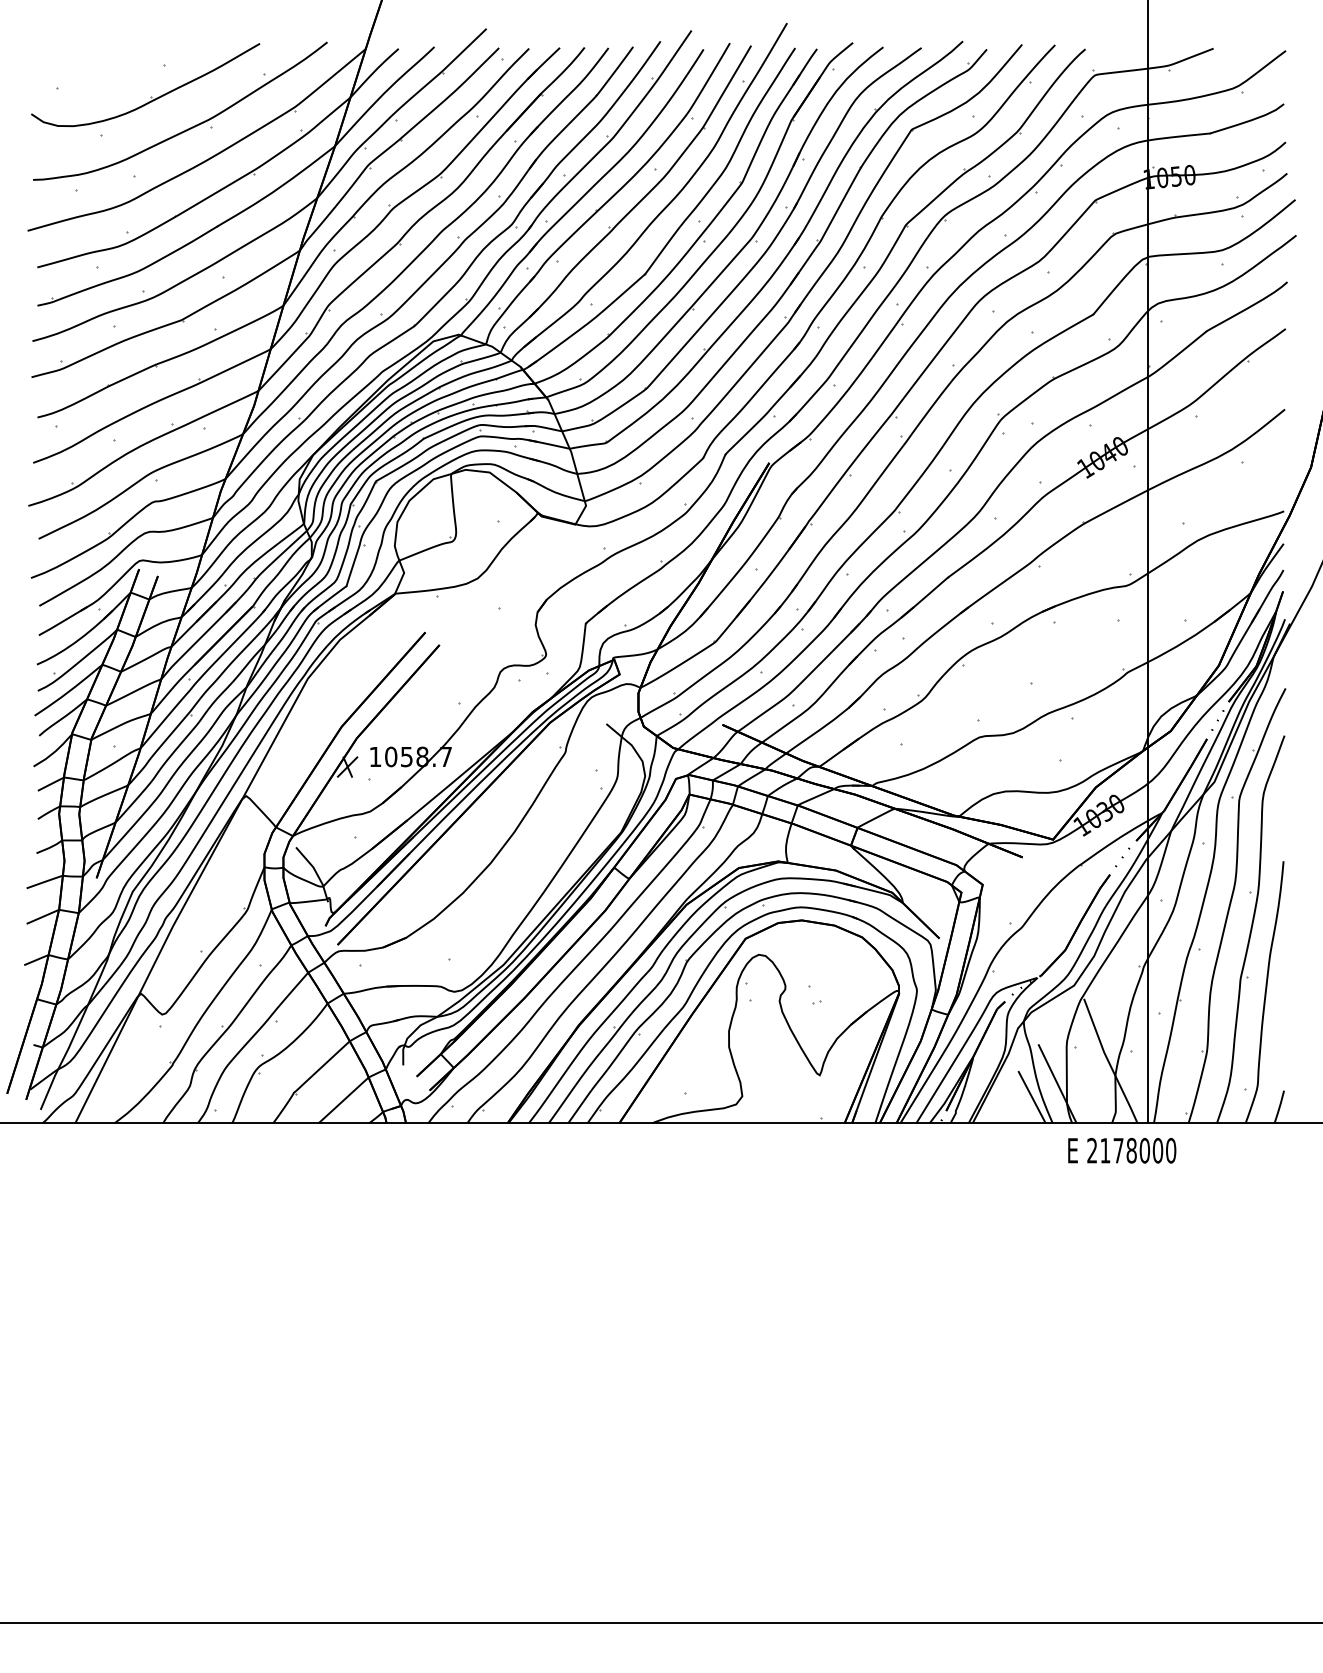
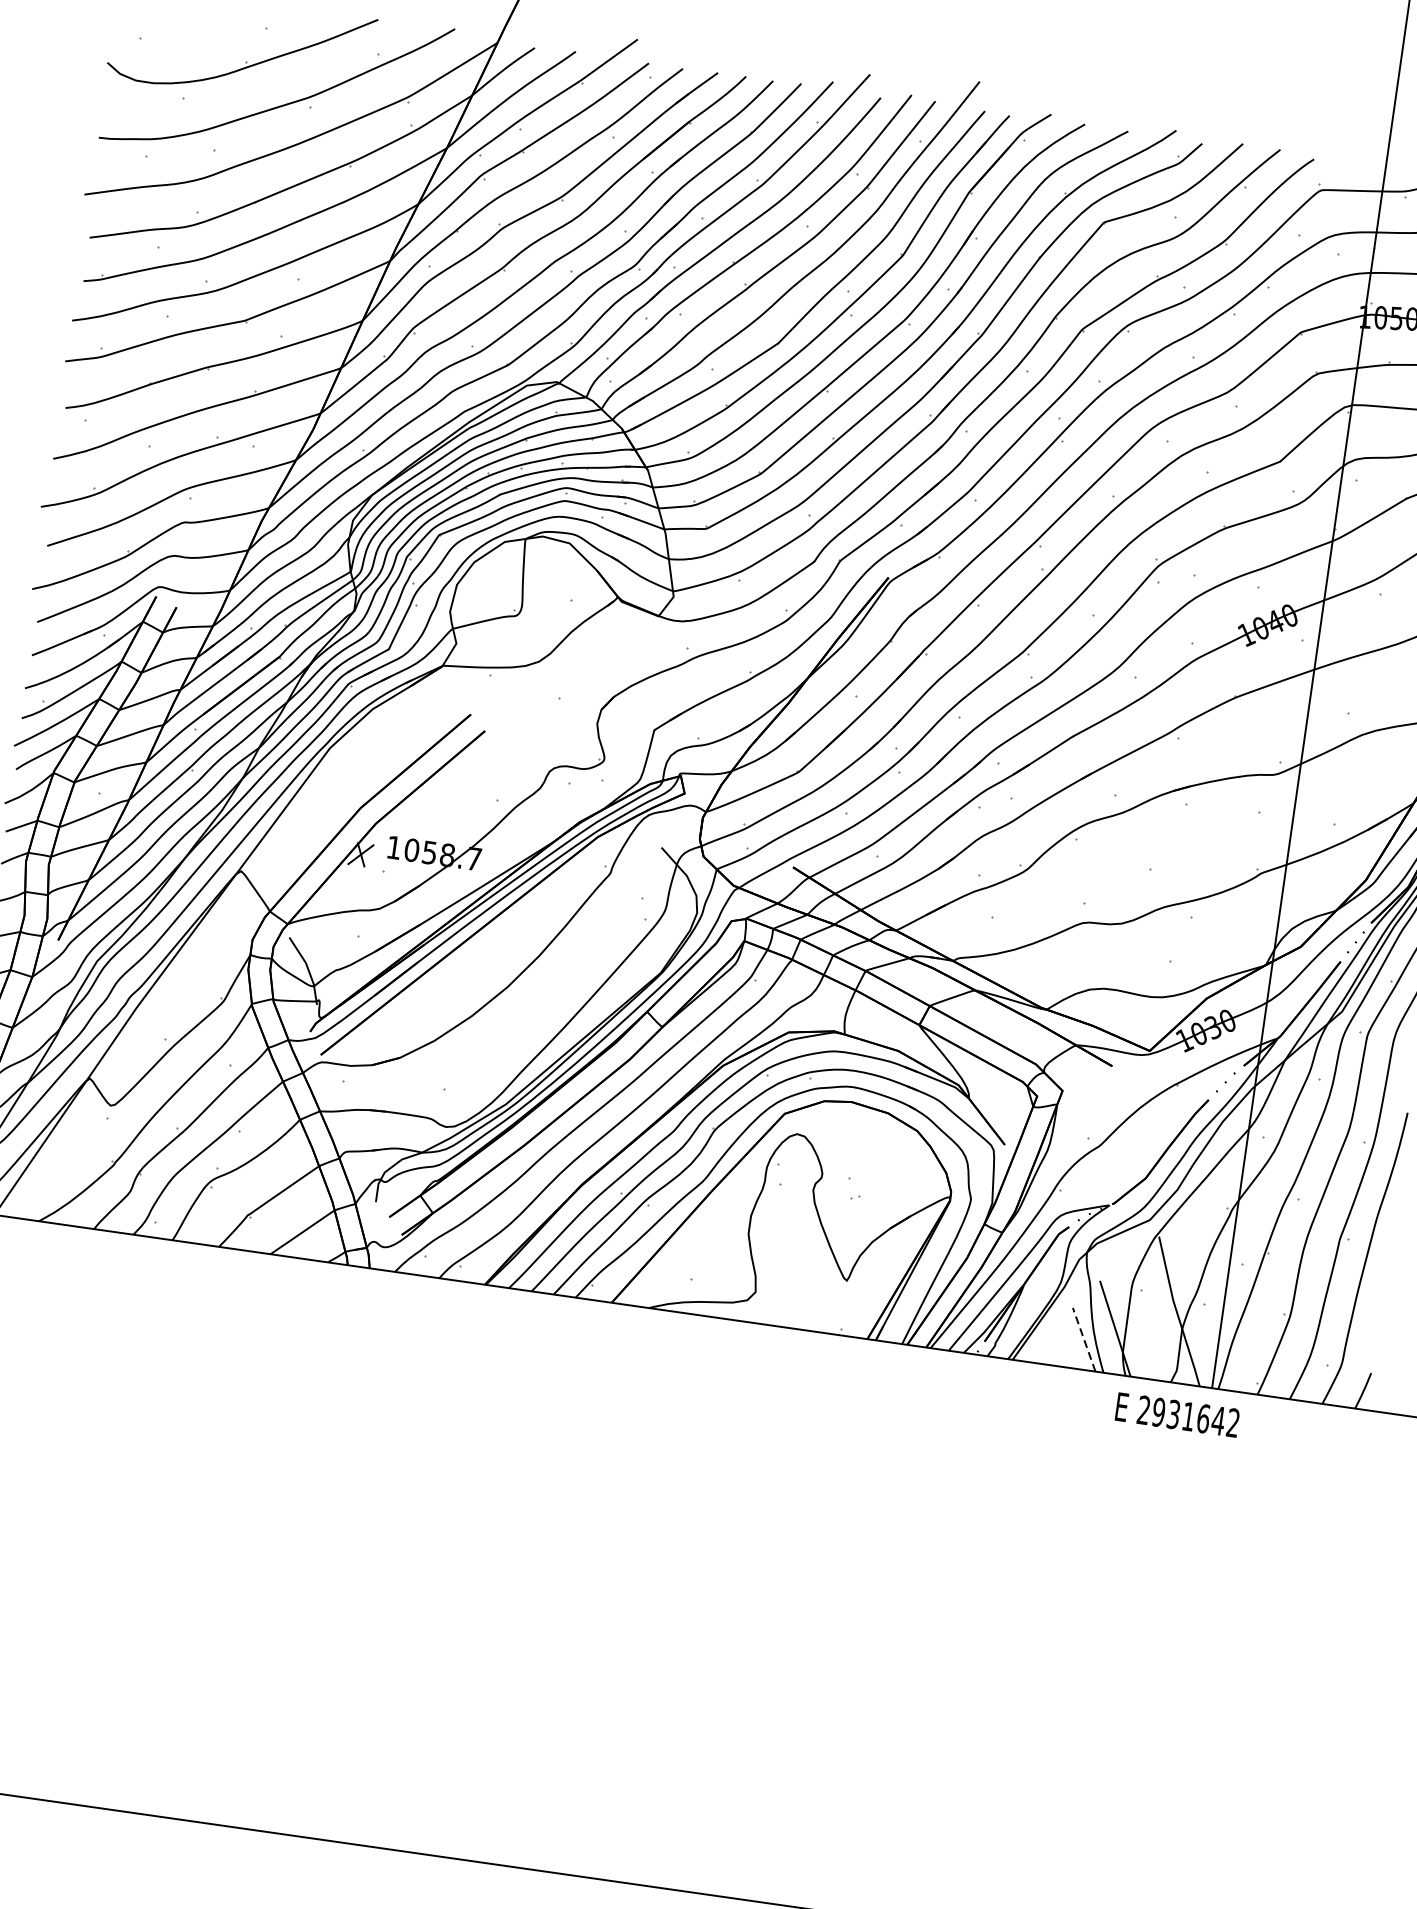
line: (1031, 1096) -> (1083, 1338), solid -> dashed
text: (1138, 1150) -> (1196, 1417), 2178000 -> 2931642

